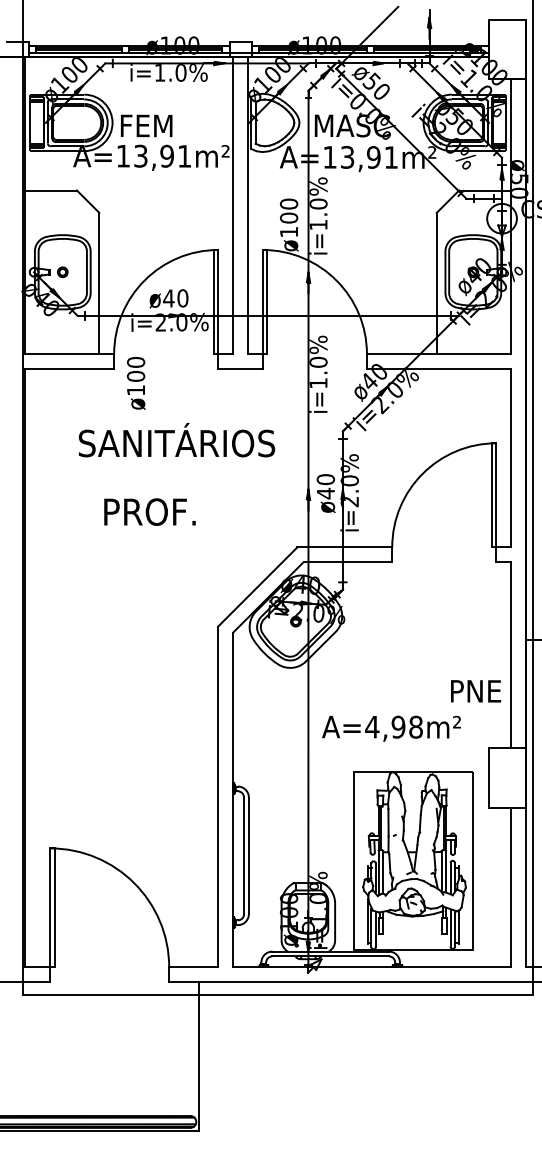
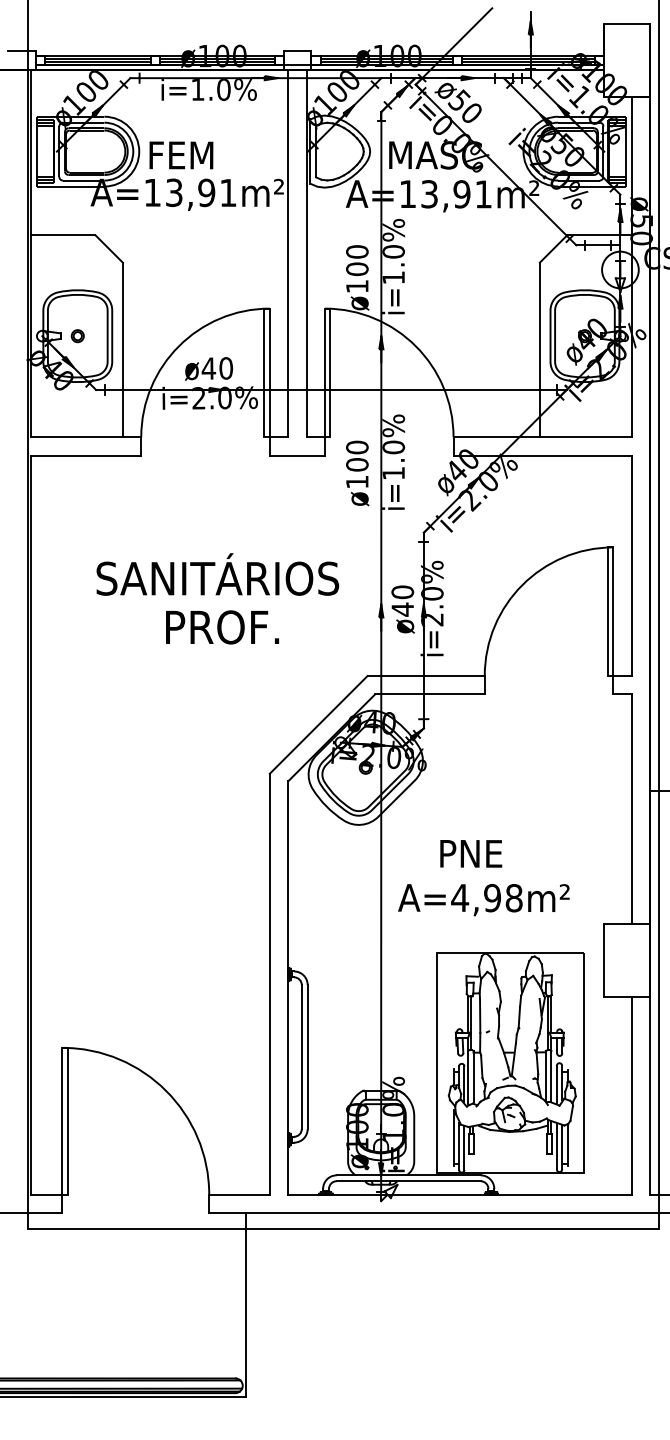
text: (136, 383) -> (357, 473), moved
text: (176, 440) -> (217, 574), moved
text: (149, 512) -> (222, 627), moved
text: (476, 691) -> (471, 853), moved

